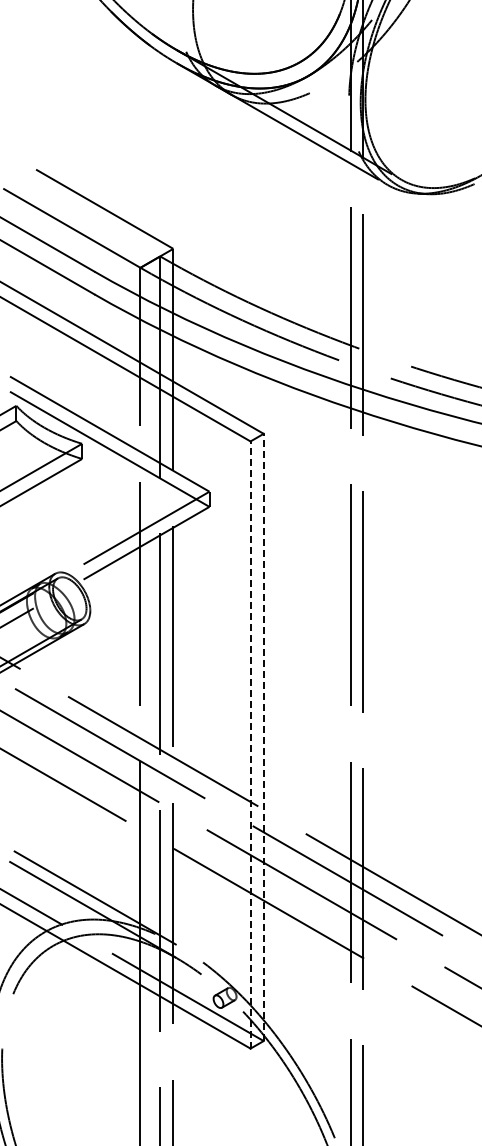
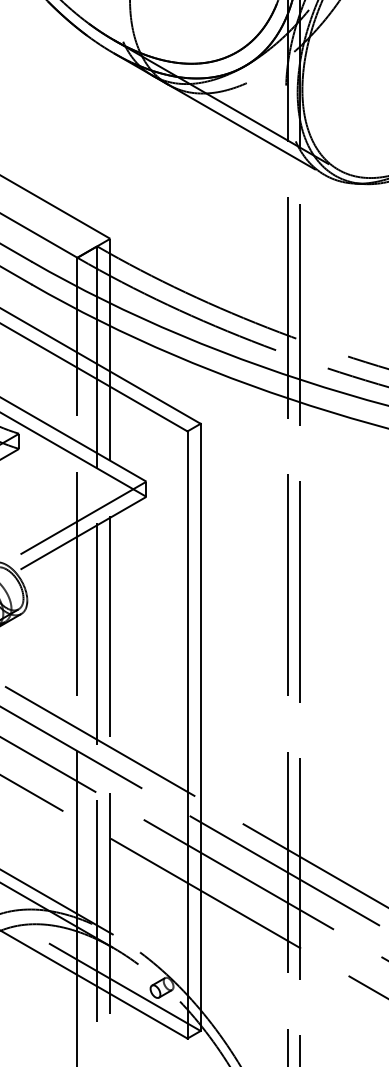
line: (263, 737) -> (200, 727), dashed -> solid
line: (250, 745) -> (187, 735), dashed -> solid

